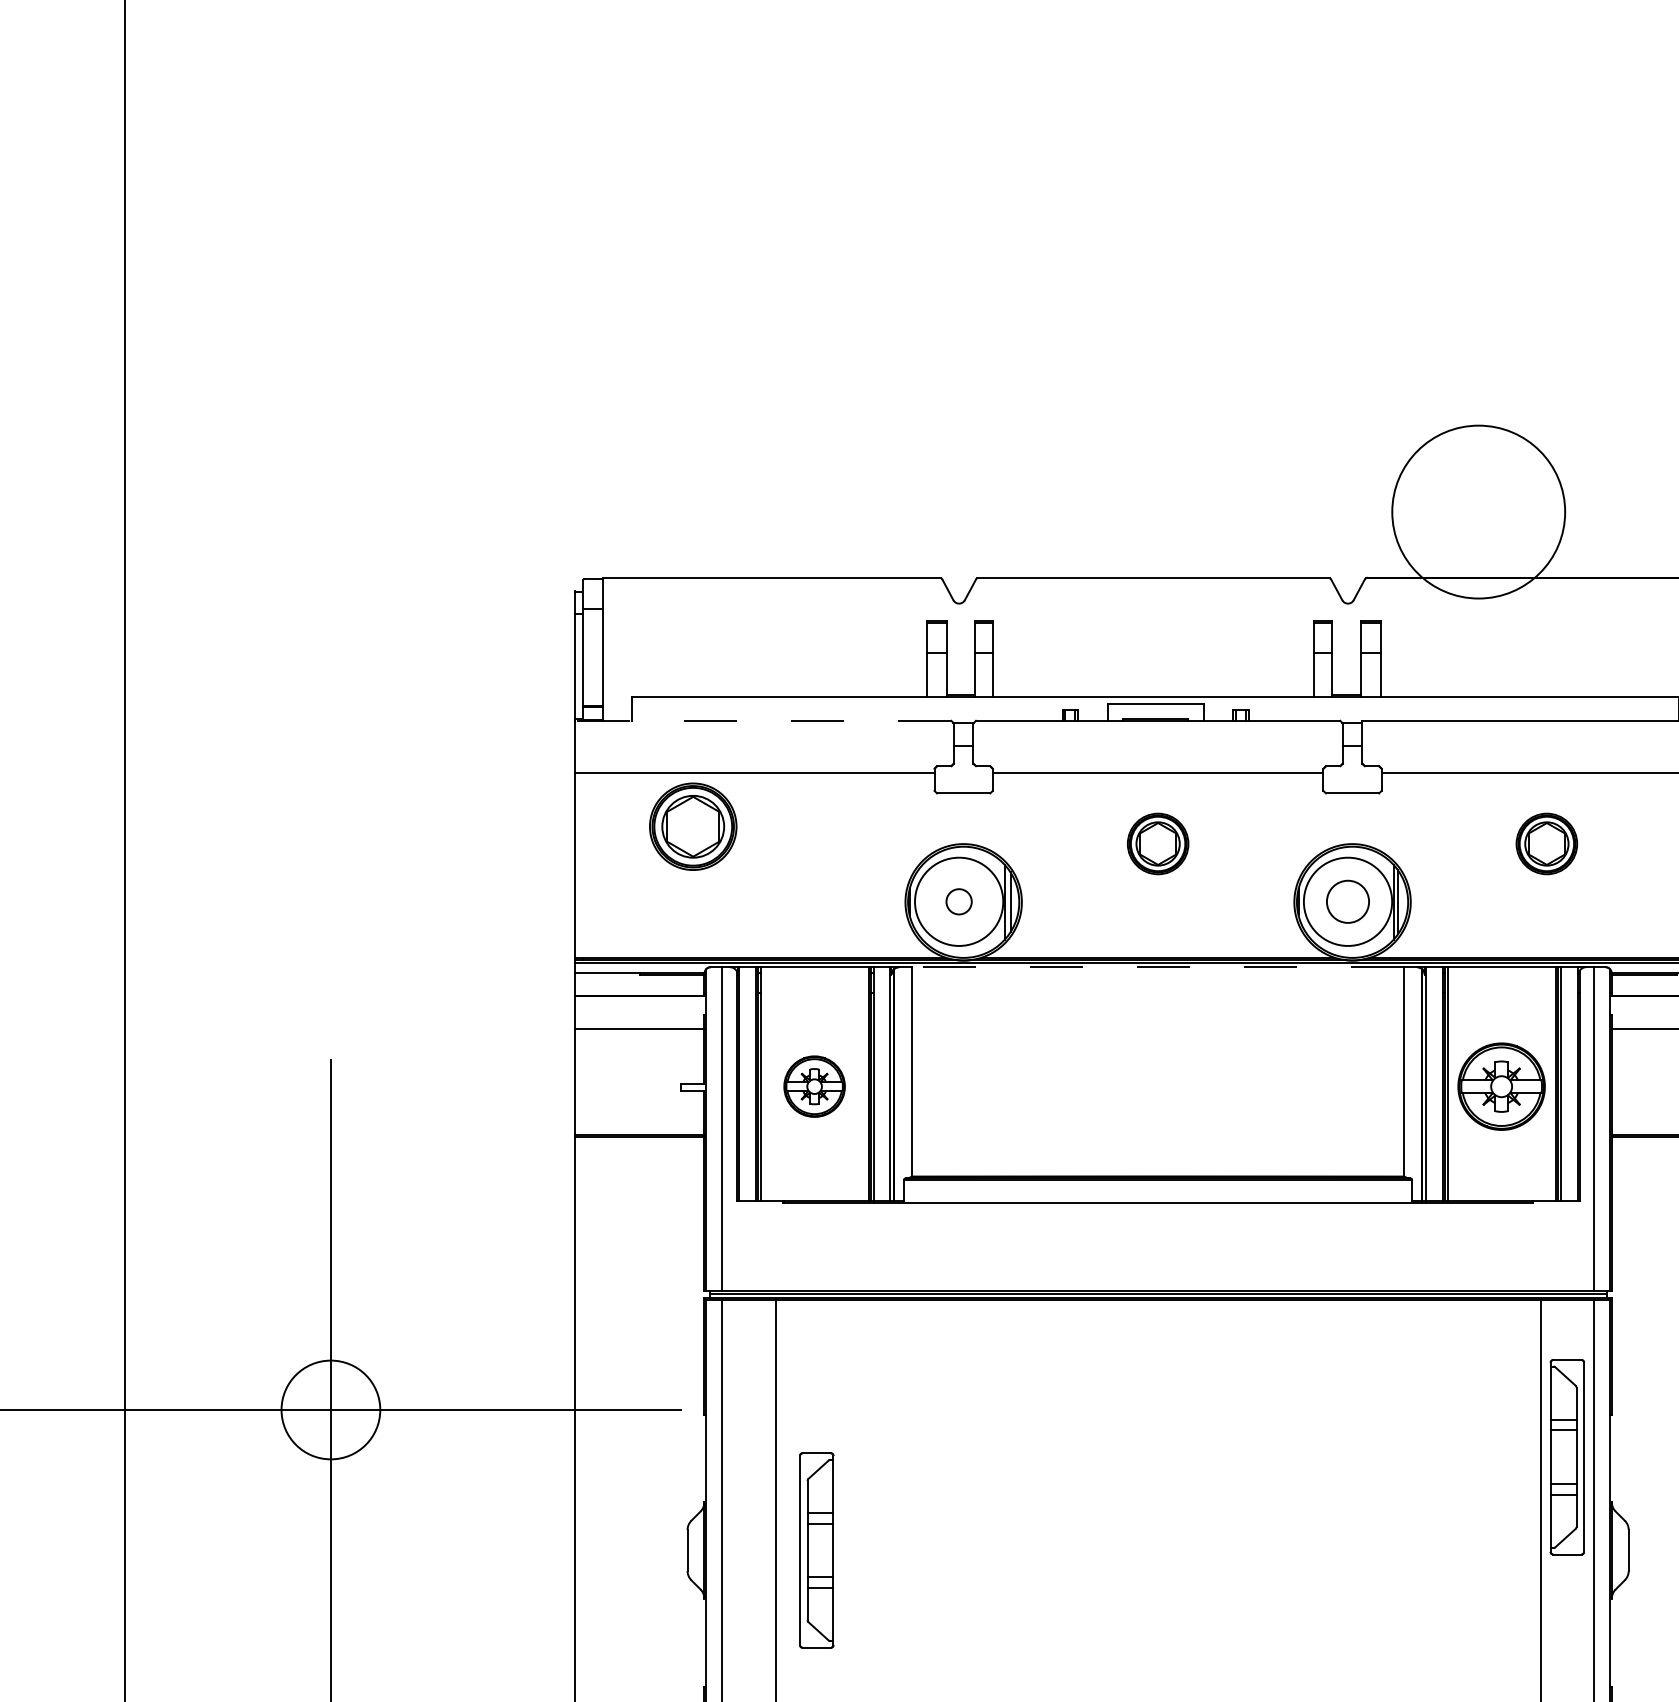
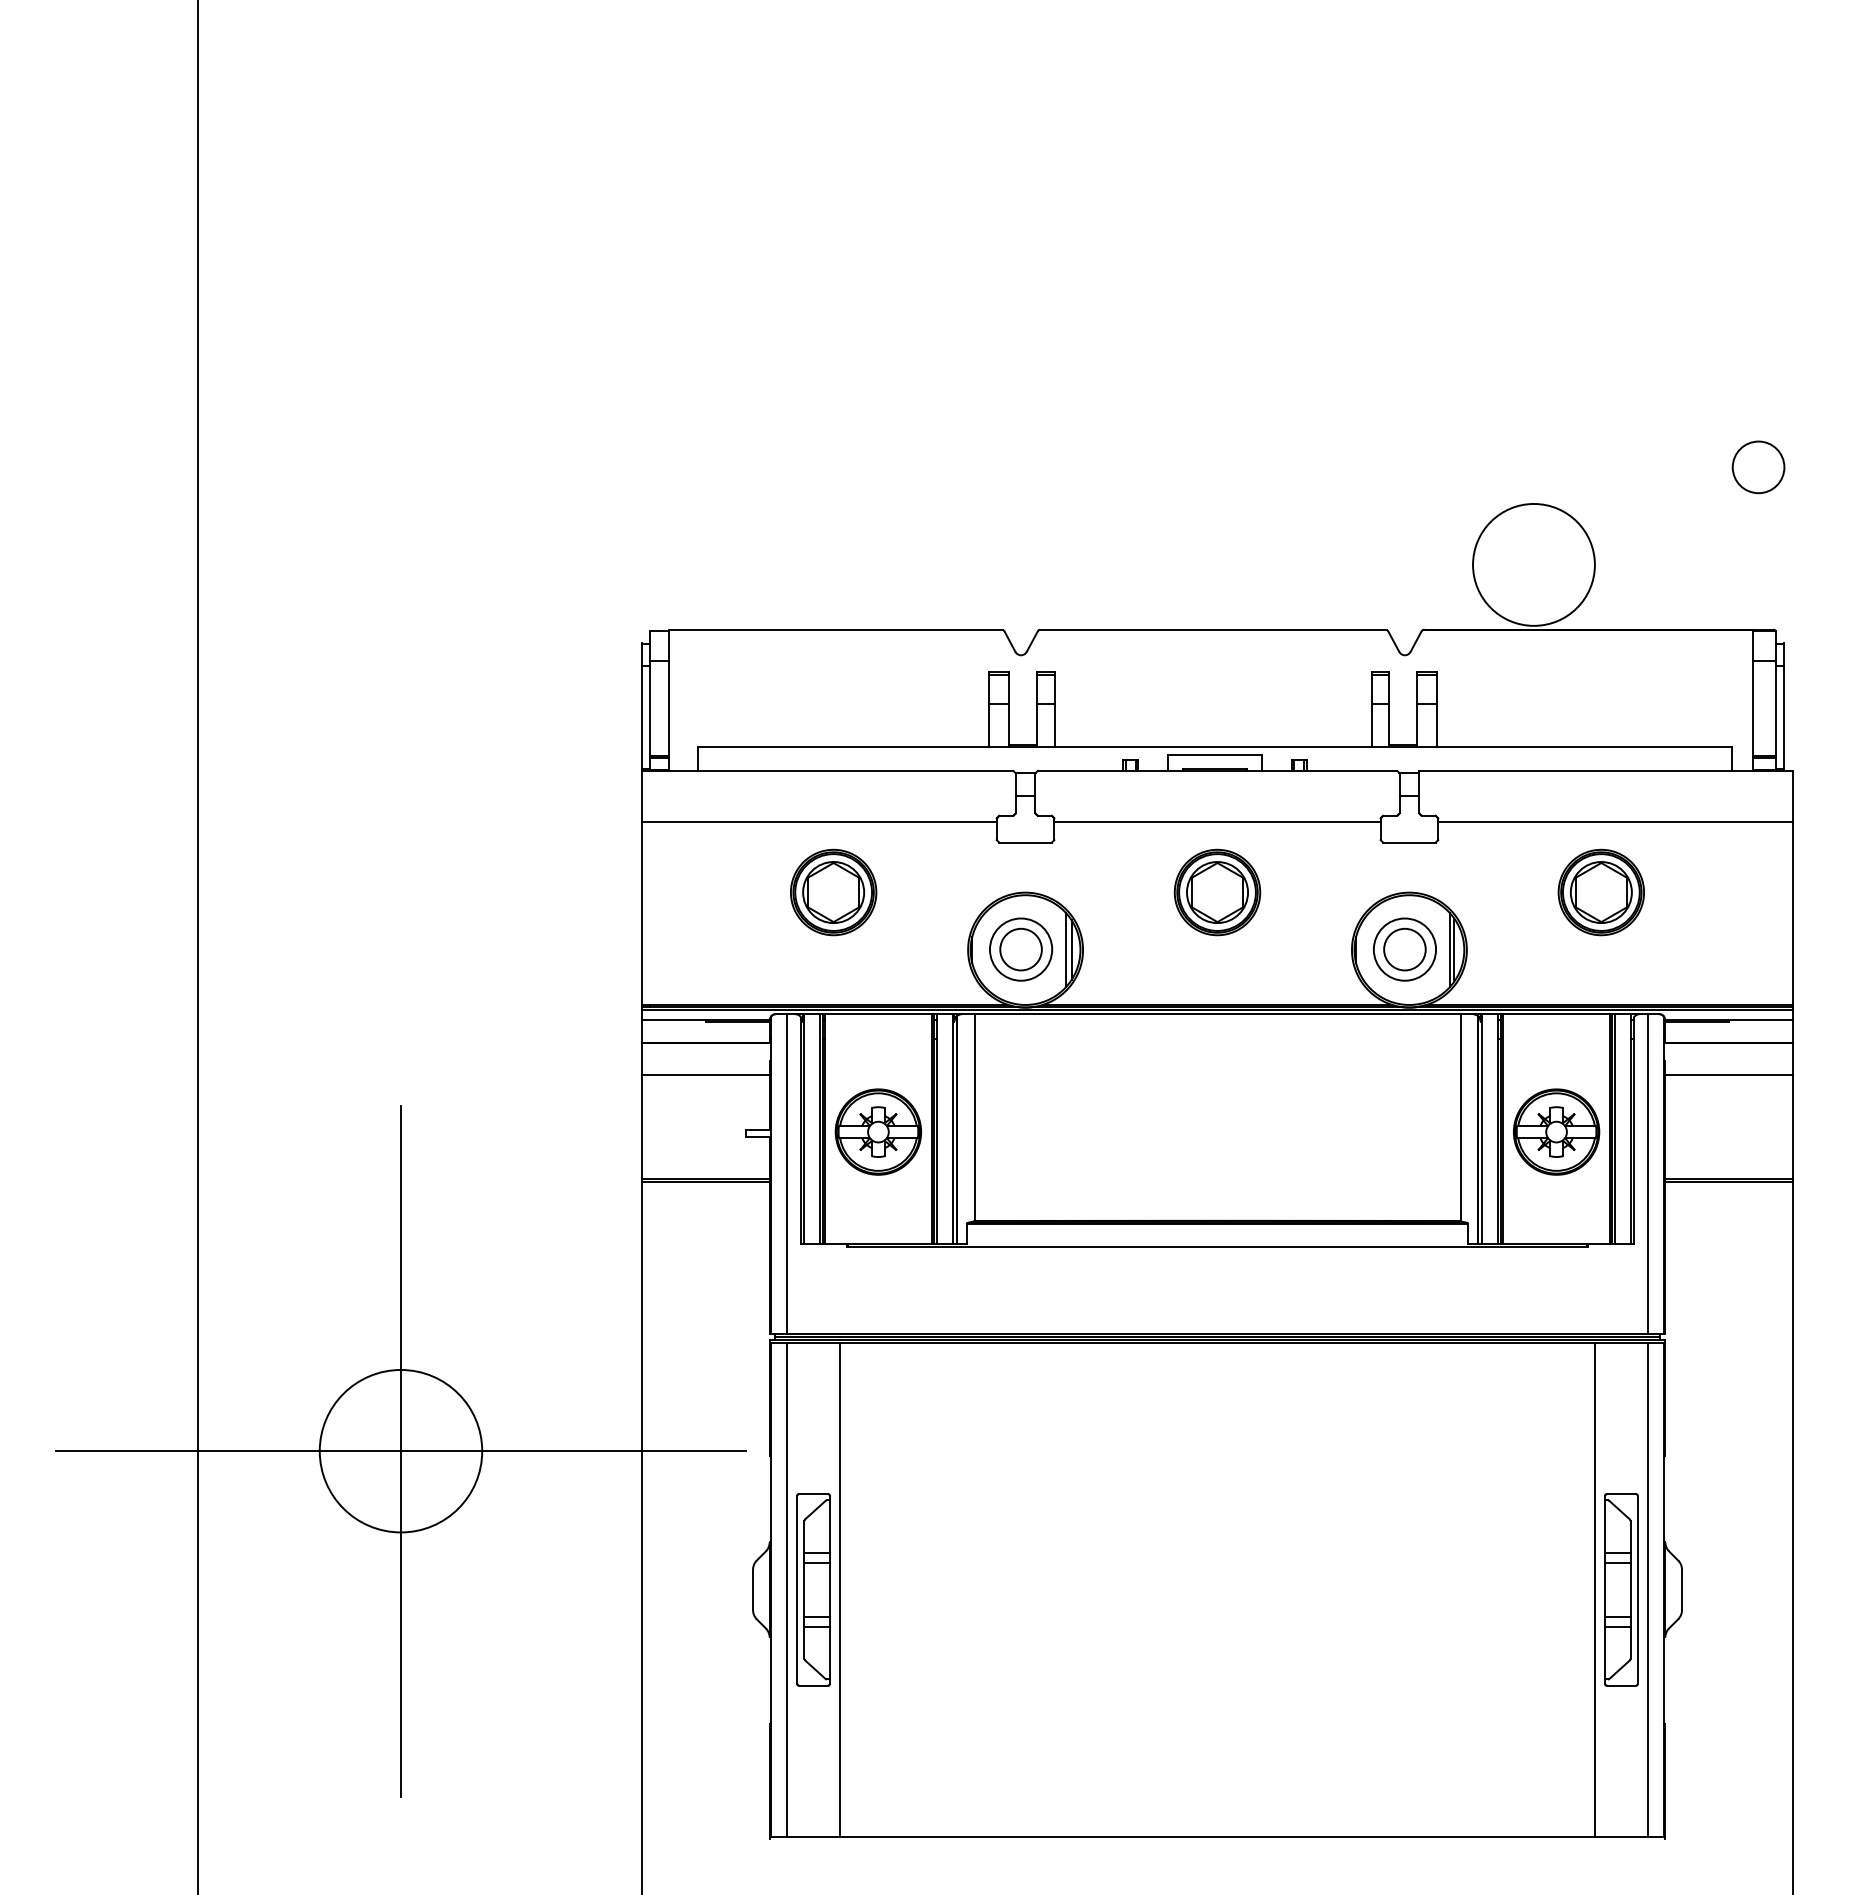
circle: (1478, 511) -> (1533, 564), size x0.71
line: (763, 720) -> (827, 770), dashed -> solid
part: (693, 826) -> (833, 892), moved
part: (1158, 843) -> (1217, 892), size x1.43
part: (1546, 843) -> (1600, 892), size x1.43
circle: (958, 901) -> (1020, 949), size x0.71
circle: (958, 901) -> (1020, 949), size x1.67
circle: (1347, 901) -> (1404, 949), size x0.71
line: (1158, 967) -> (1217, 1014), dashed -> solid
part: (814, 1086) -> (878, 1131), size x1.43
circle: (330, 1409) -> (400, 1450), size x1.67
part: (1567, 1456) -> (1621, 1589), moved
part: (816, 1550) -> (813, 1589), moved

